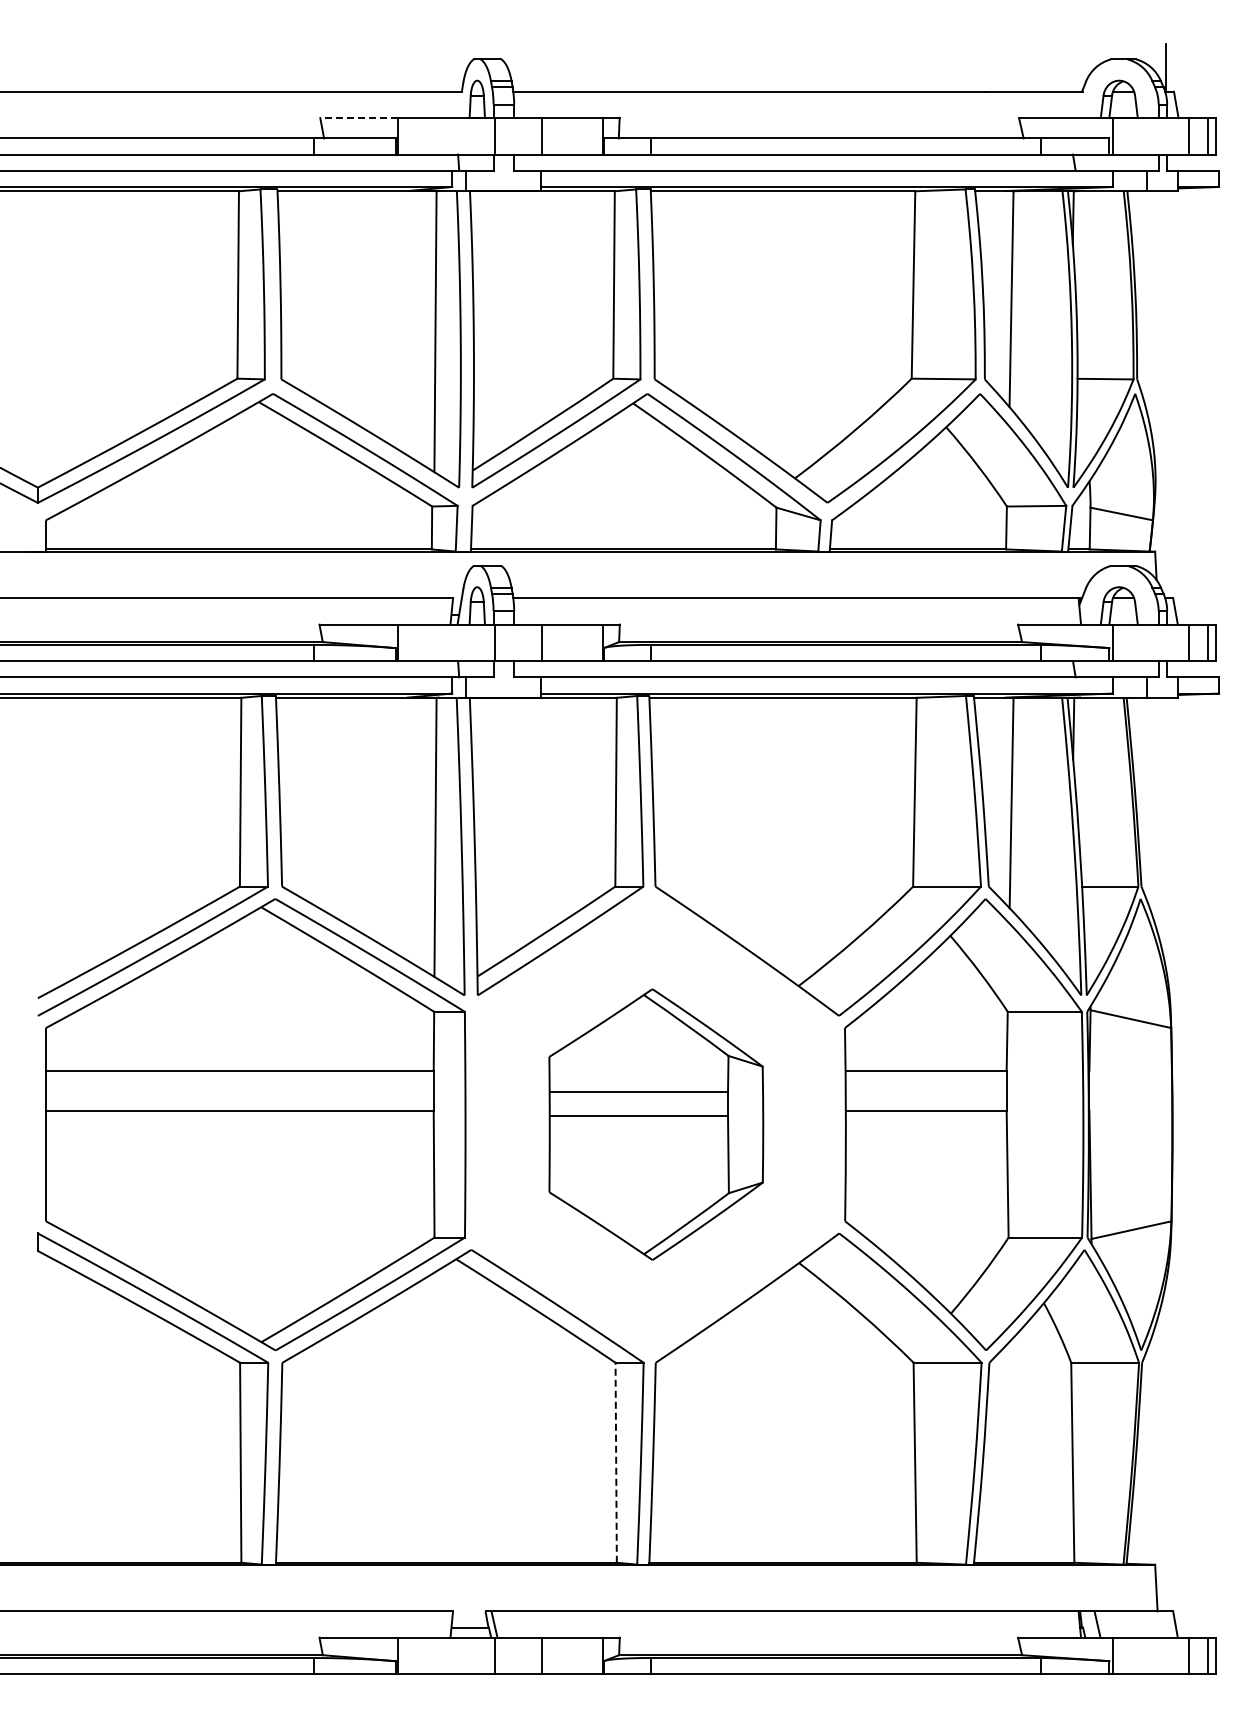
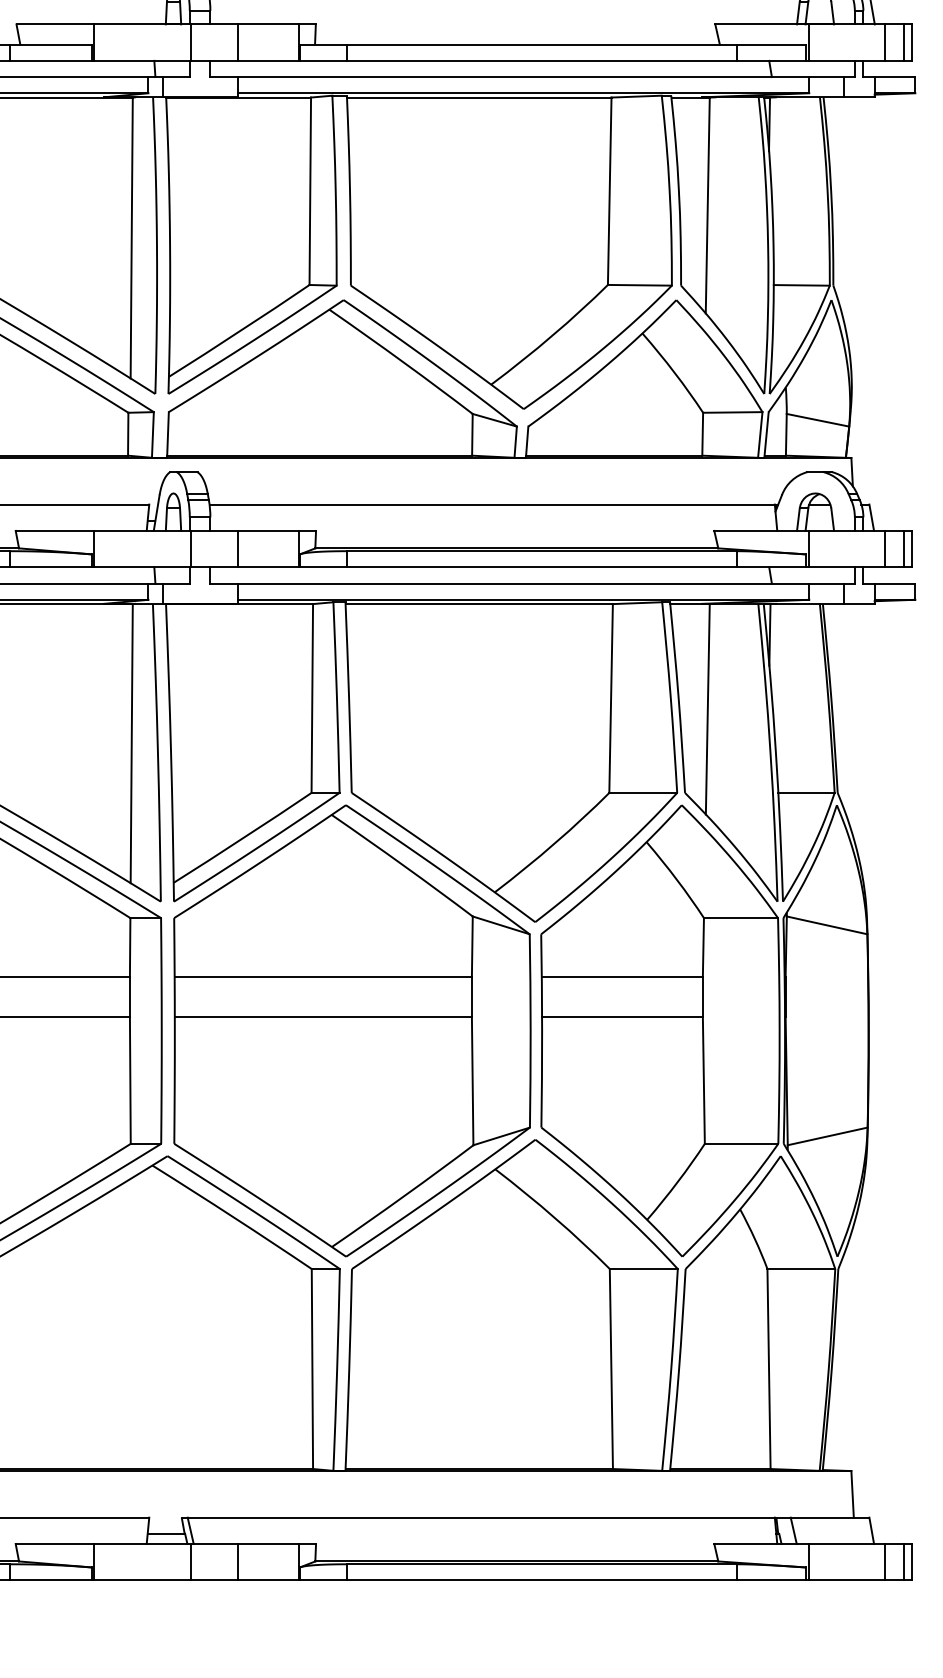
line: (359, 118) -> (55, 24), dashed -> solid
part: (656, 1124) -> (352, 1030), size x1.67
line: (616, 1462) -> (312, 1368), dashed -> solid

